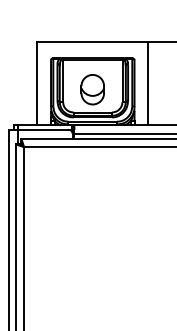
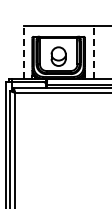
line: (37, 83) -> (23, 52), solid -> dashed
line: (147, 83) -> (93, 52), solid -> dashed

